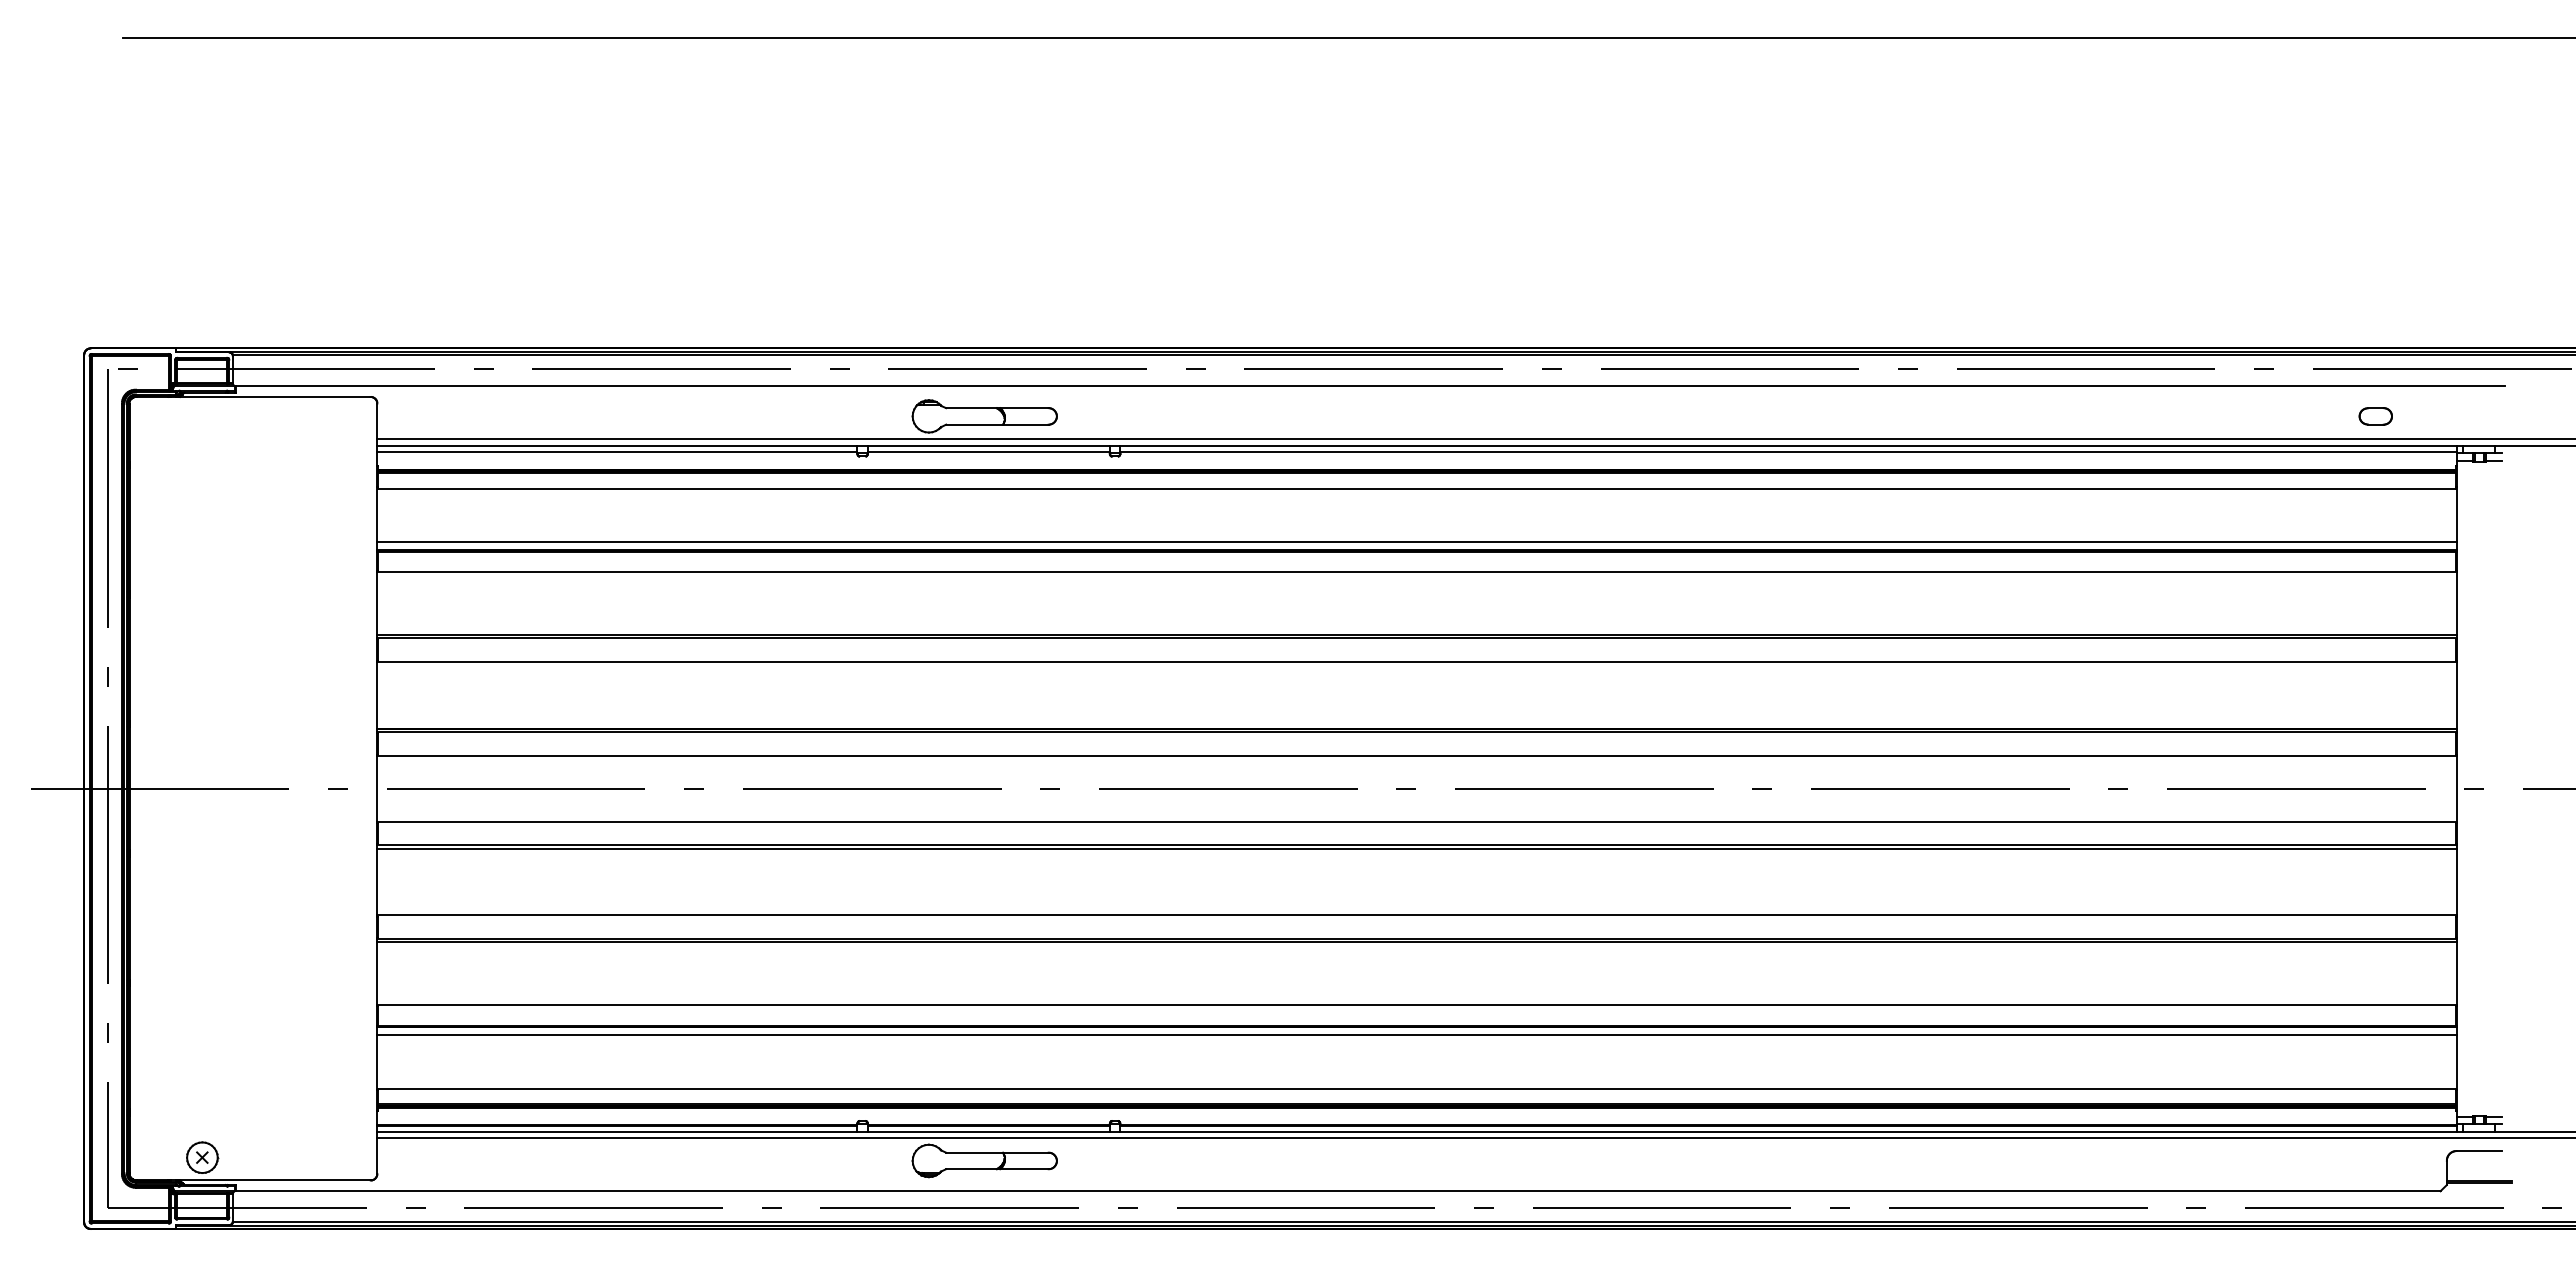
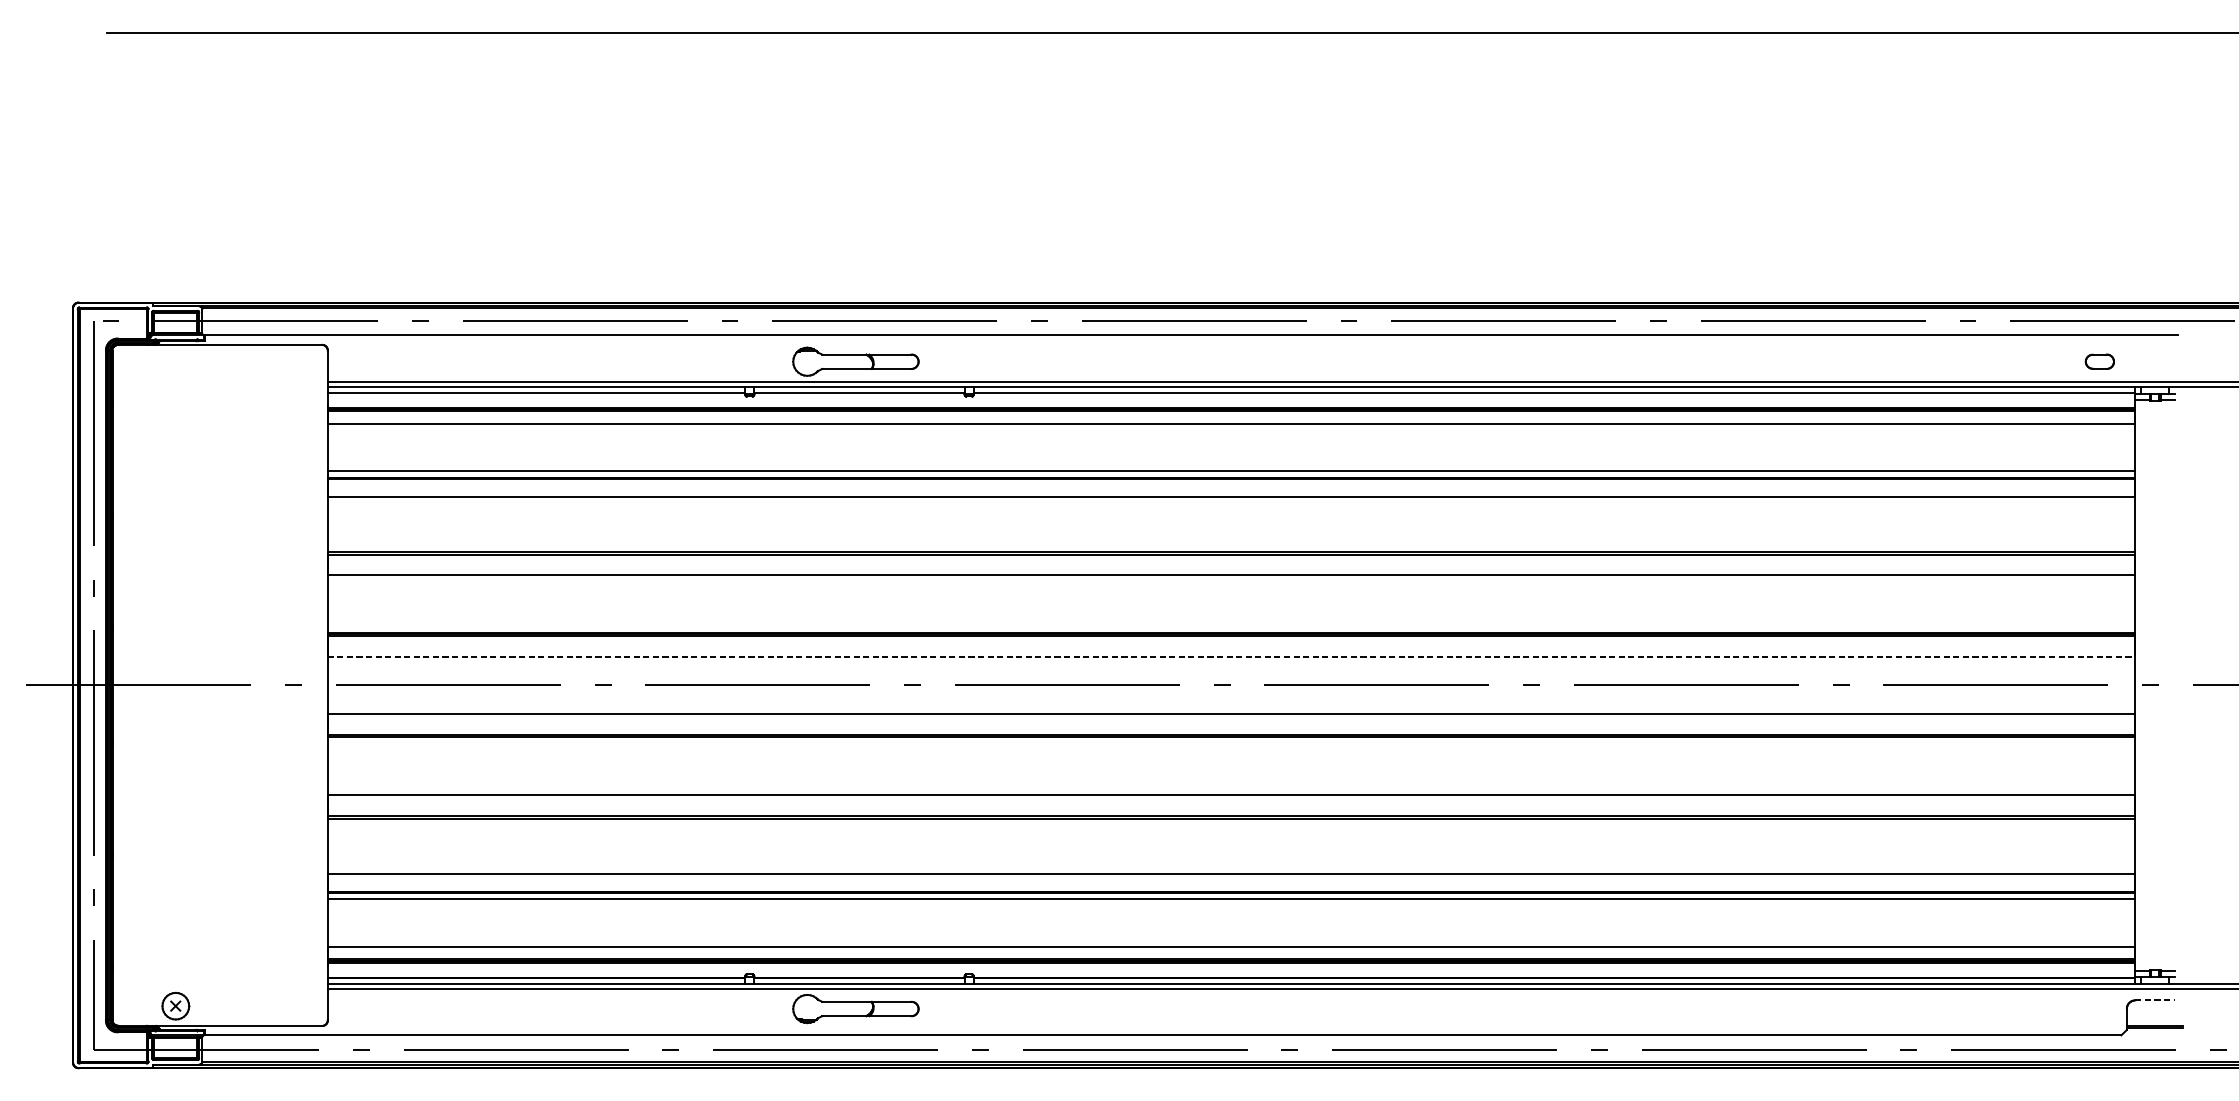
part: (2375, 416) -> (2099, 361), moved
line: (1416, 755) -> (1231, 656), solid -> dashed
line: (2479, 1151) -> (2155, 1000), solid -> dashed

